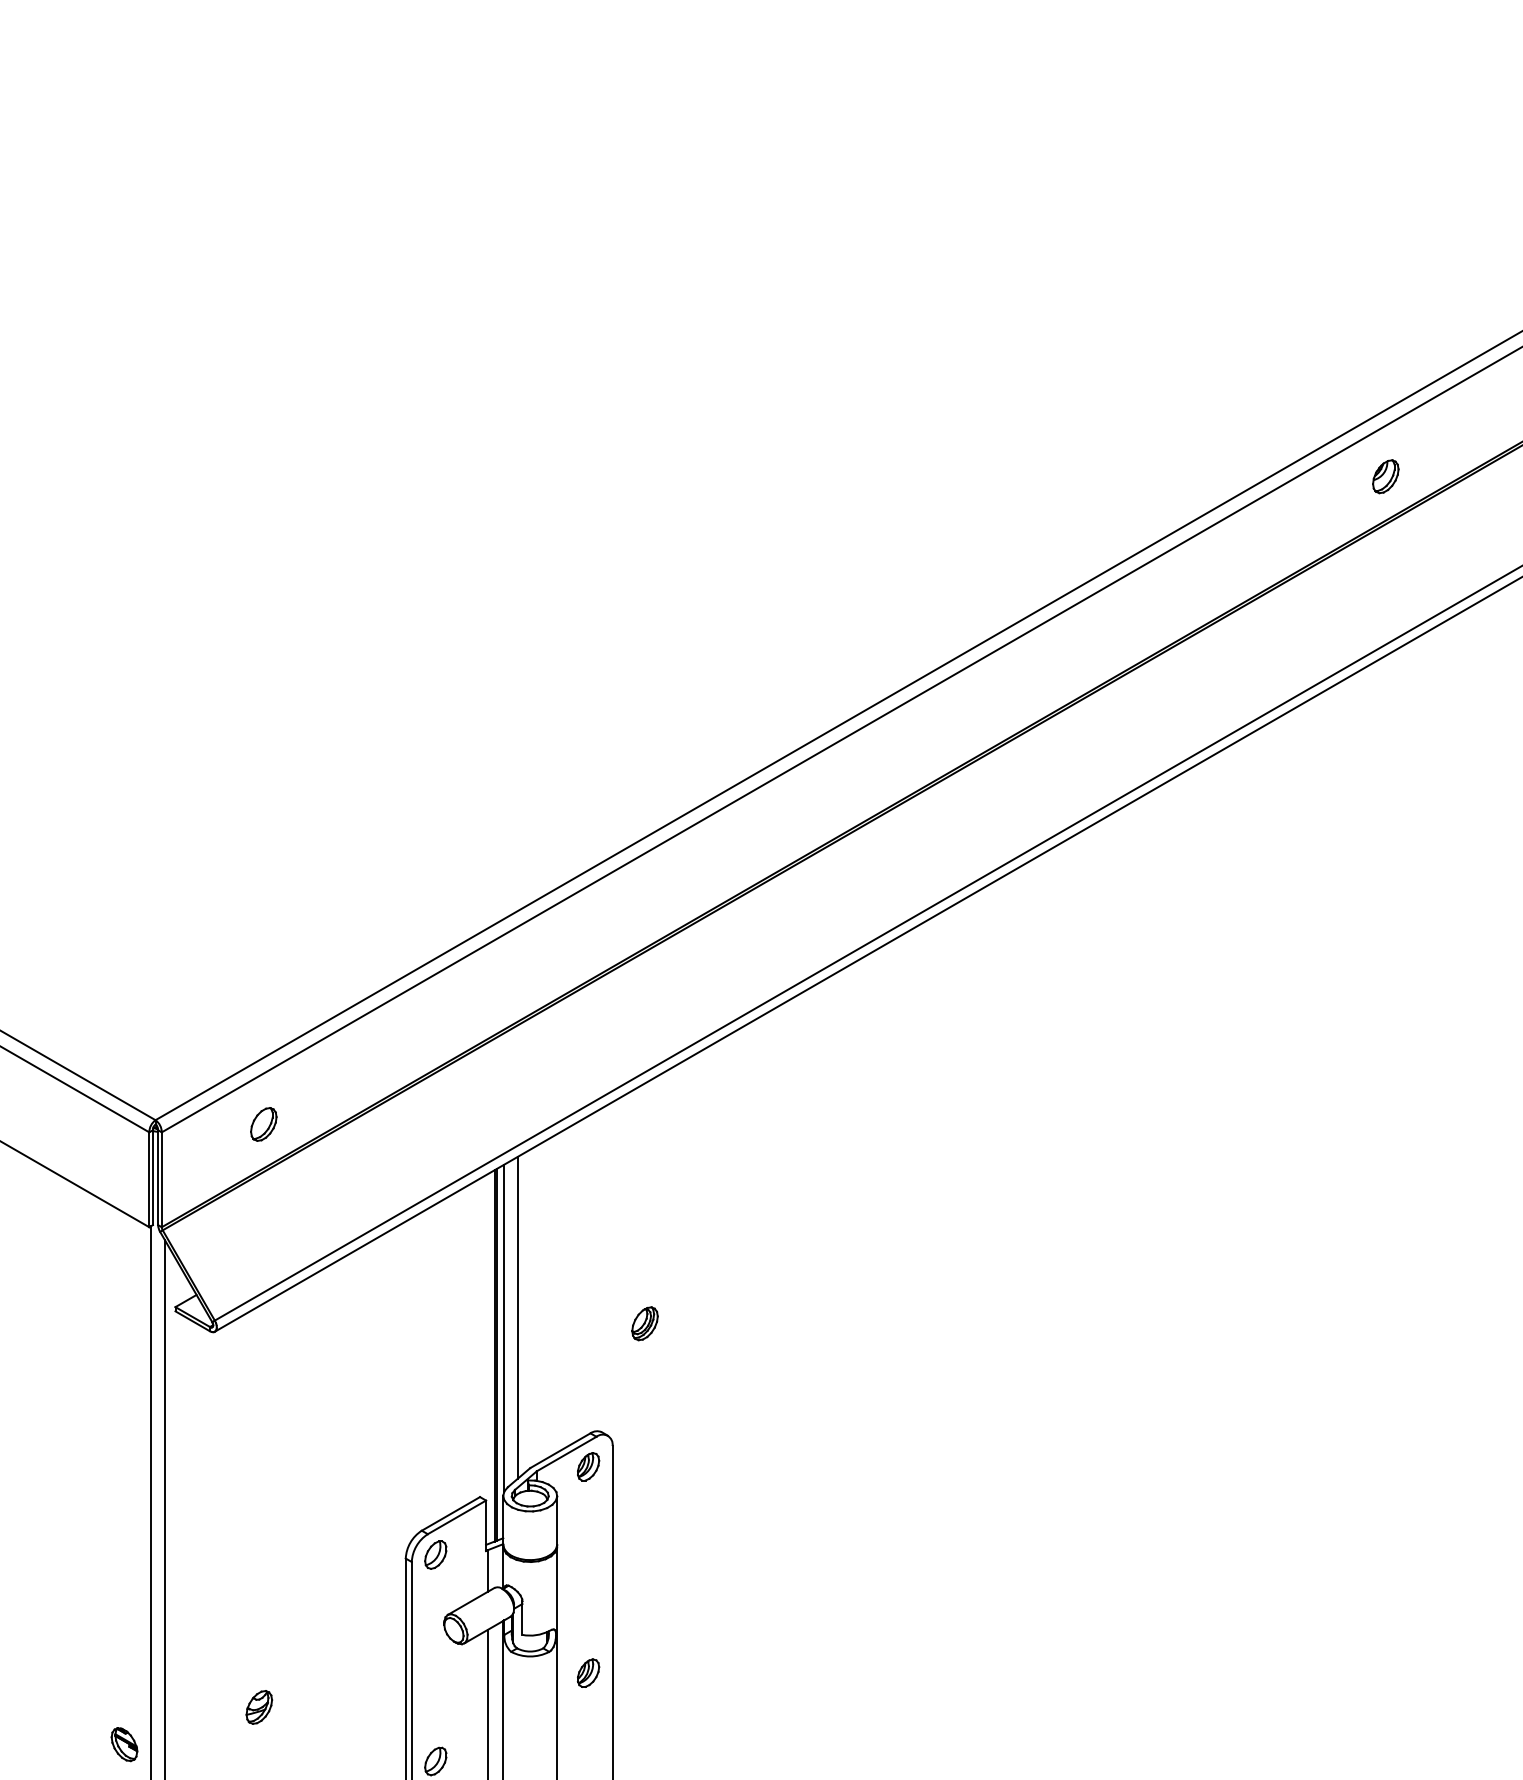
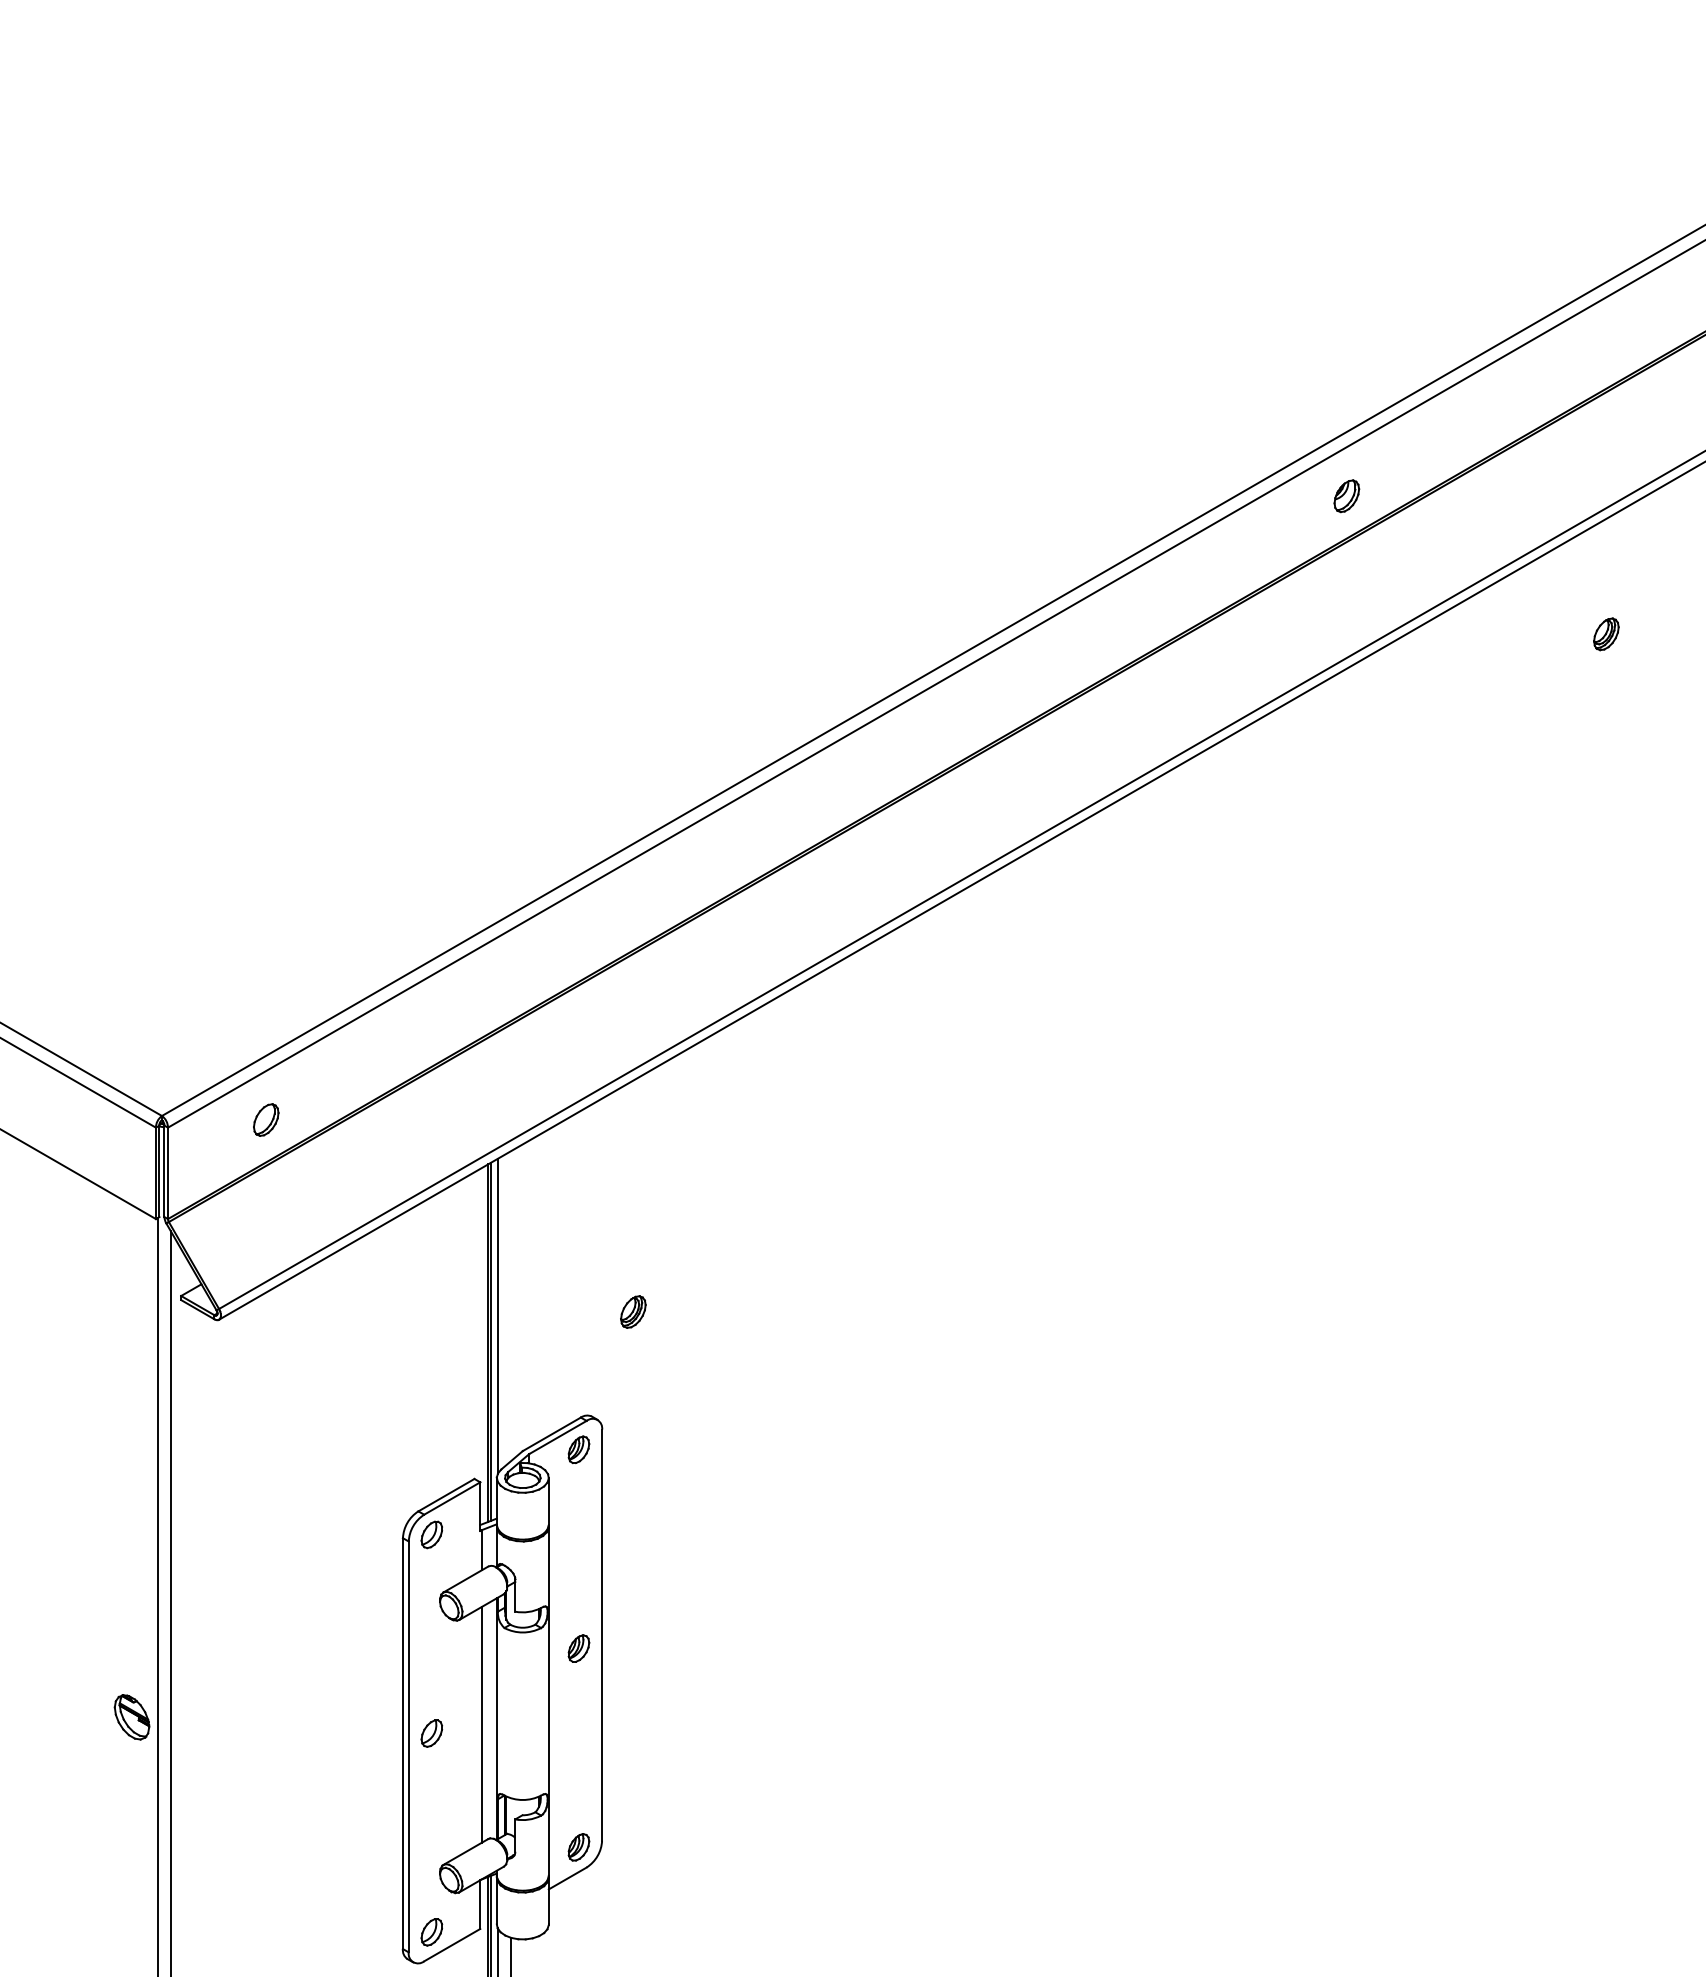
line: (517, 1318) -> (510, 1306), removed
part: (258, 1707) -> (261, 1681), removed
part: (123, 1744) -> (131, 1717), size x1.4

